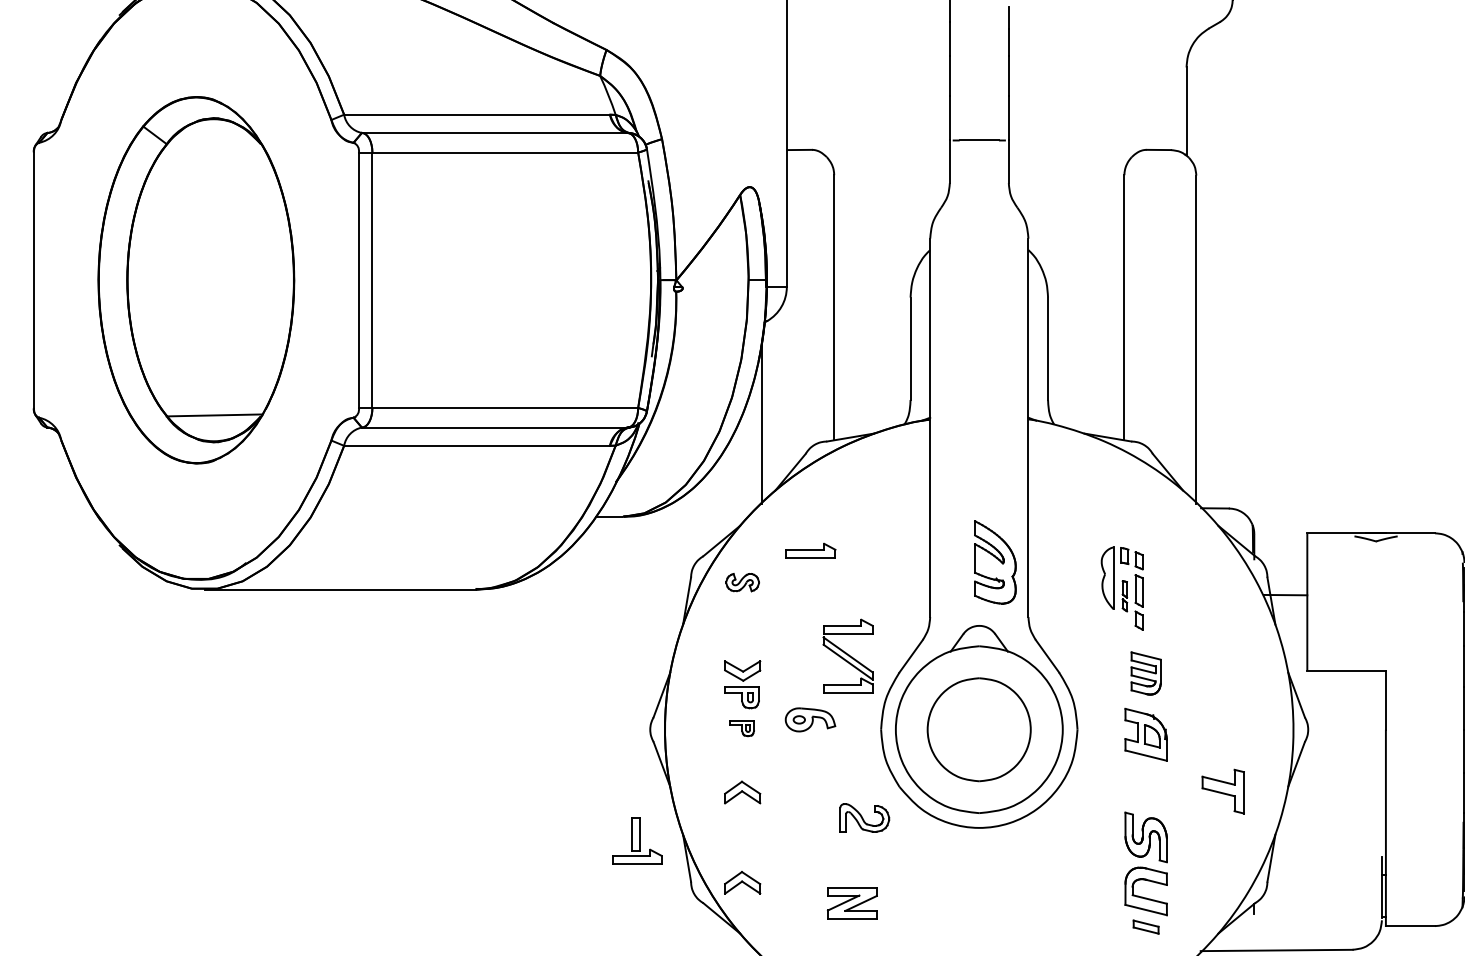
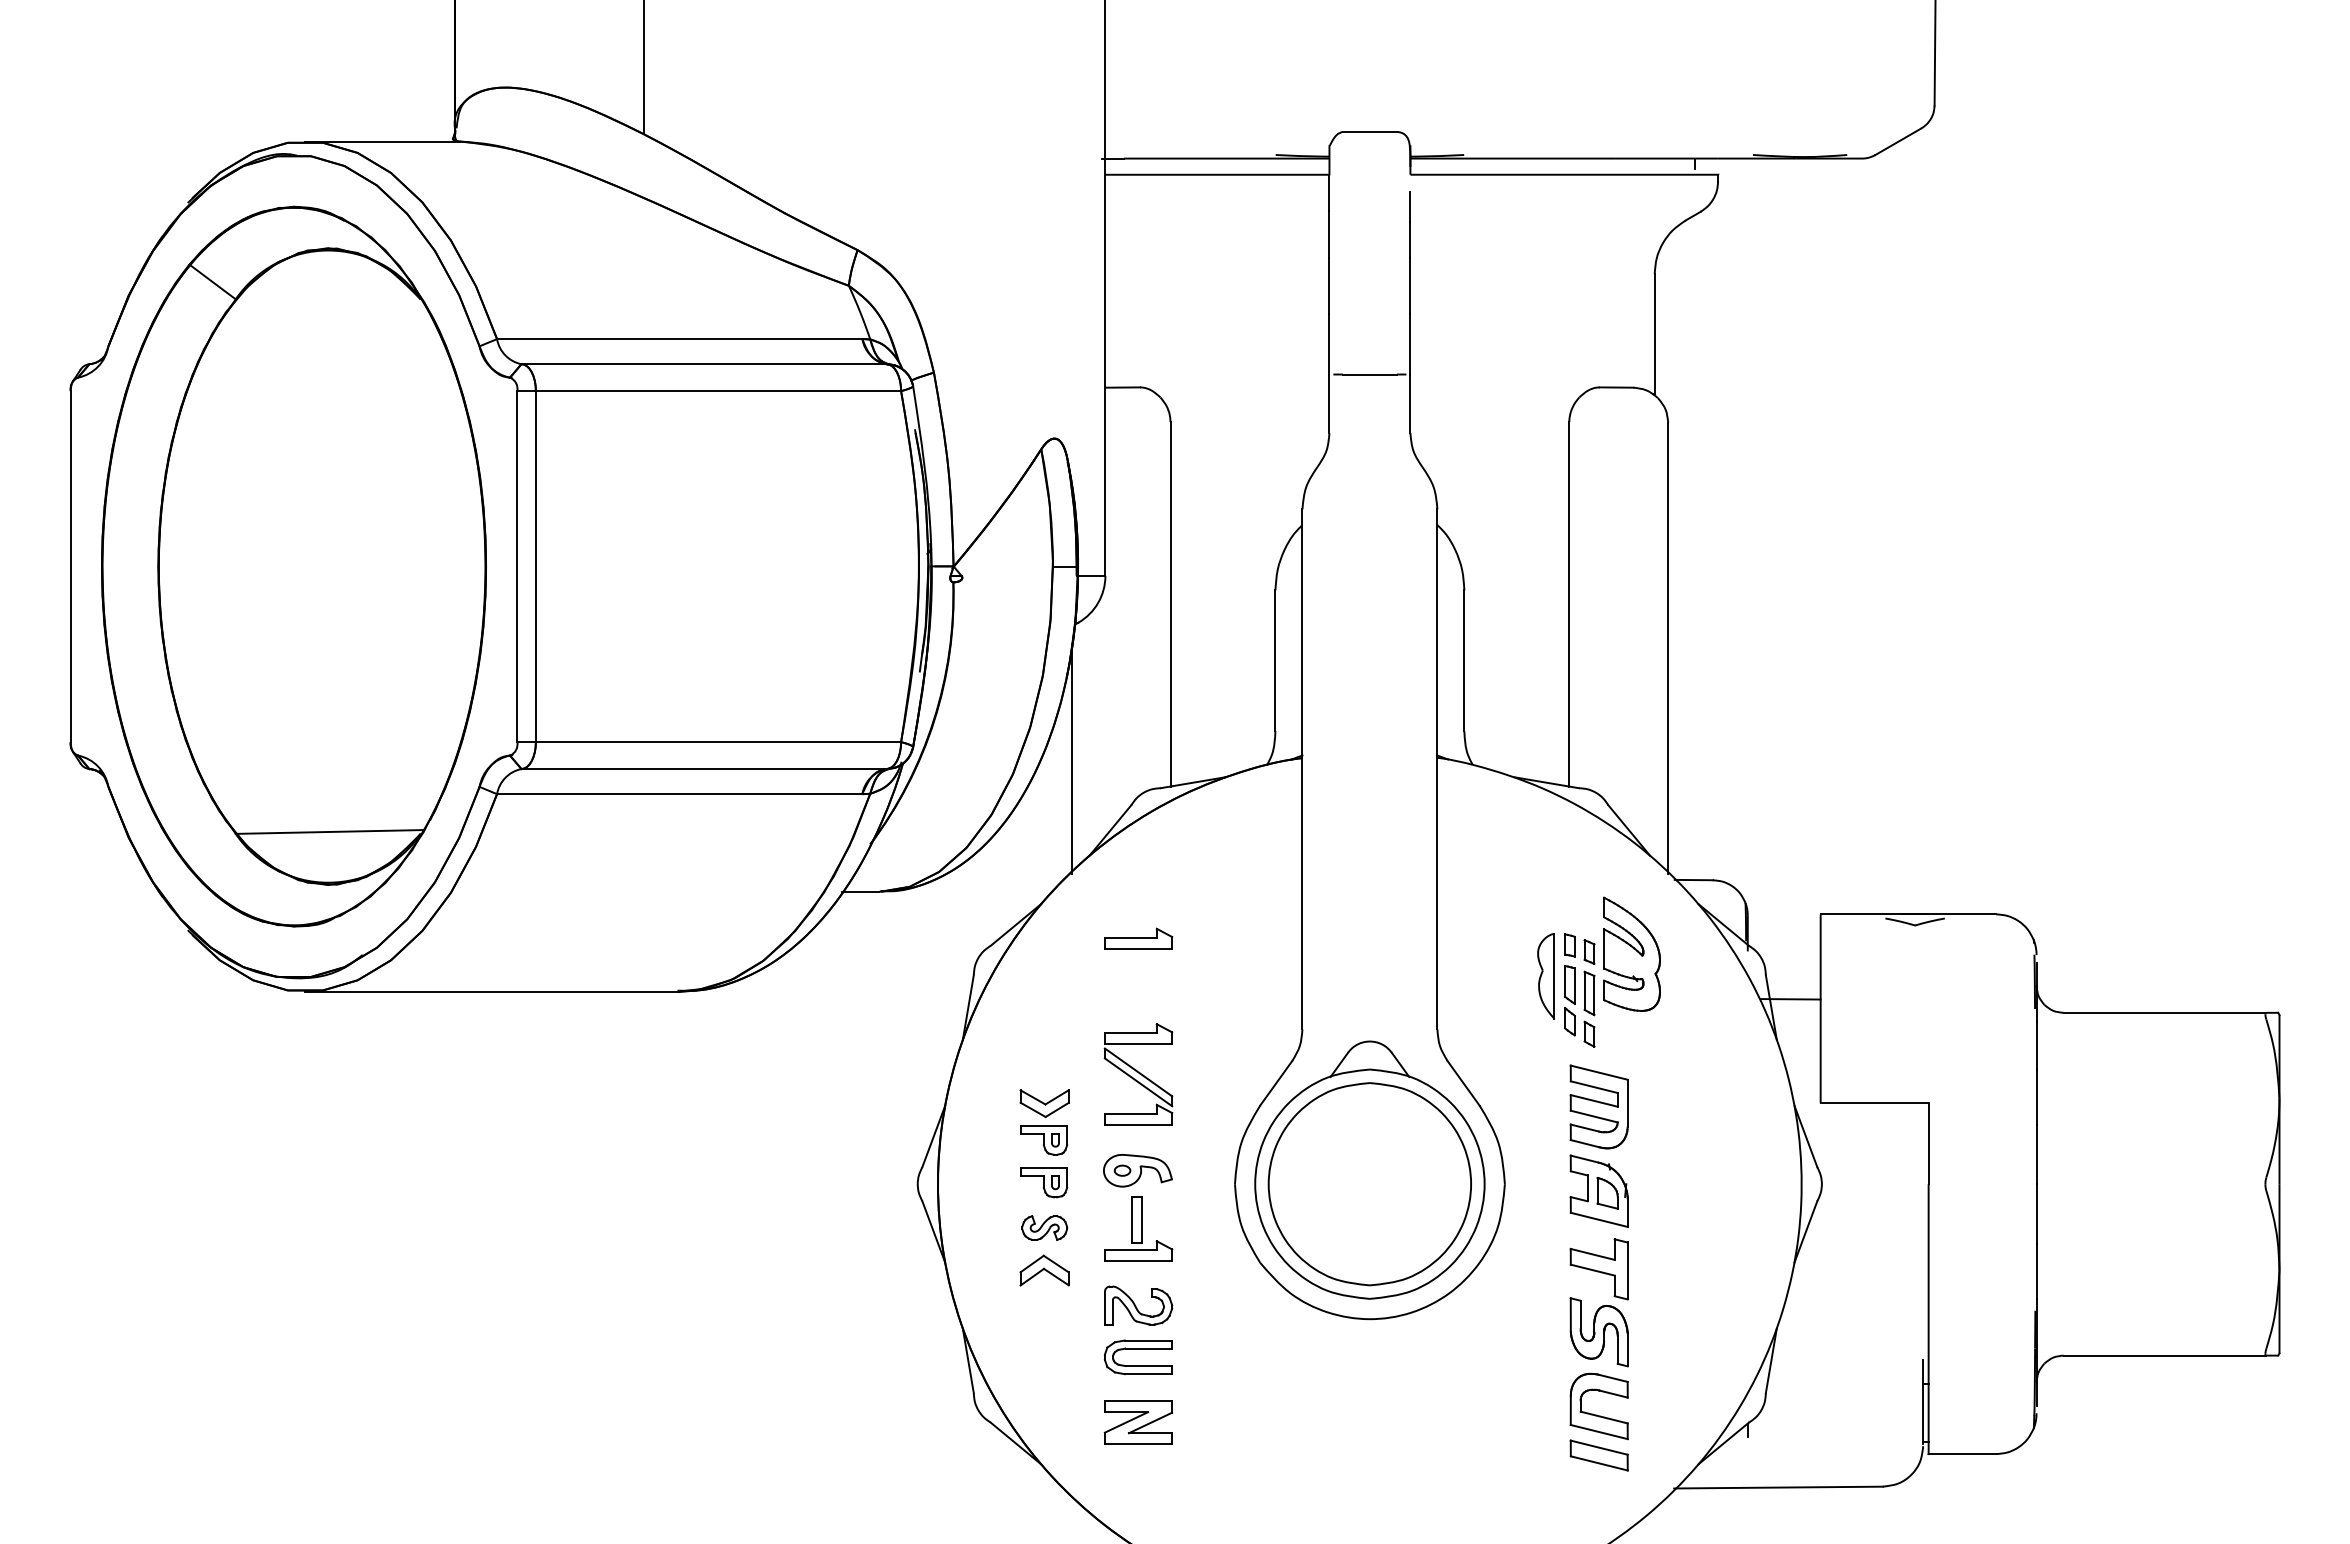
part: (196, 280) -> (293, 566), size x1.43
part: (995, 561) -> (1631, 953), moved
part: (742, 582) -> (1044, 1227), moved
part: (1124, 596) -> (1569, 1000), size x1.67
part: (848, 656) -> (1138, 1074), moved
part: (1145, 673) -> (1598, 1106), size x1.43
part: (742, 728) -> (1044, 1182), size x1.43
part: (979, 729) -> (1369, 1184), size x1.43
part: (1222, 791) -> (1598, 1269), moved
part: (864, 817) -> (1138, 1305), moved
part: (636, 840) -> (1138, 1228), moved
part: (810, 849) -> (1137, 1349), added
part: (742, 882) -> (1044, 1394), removed
part: (851, 903) -> (1137, 1422), moved
part: (1145, 927) -> (1598, 1455), size x1.67

